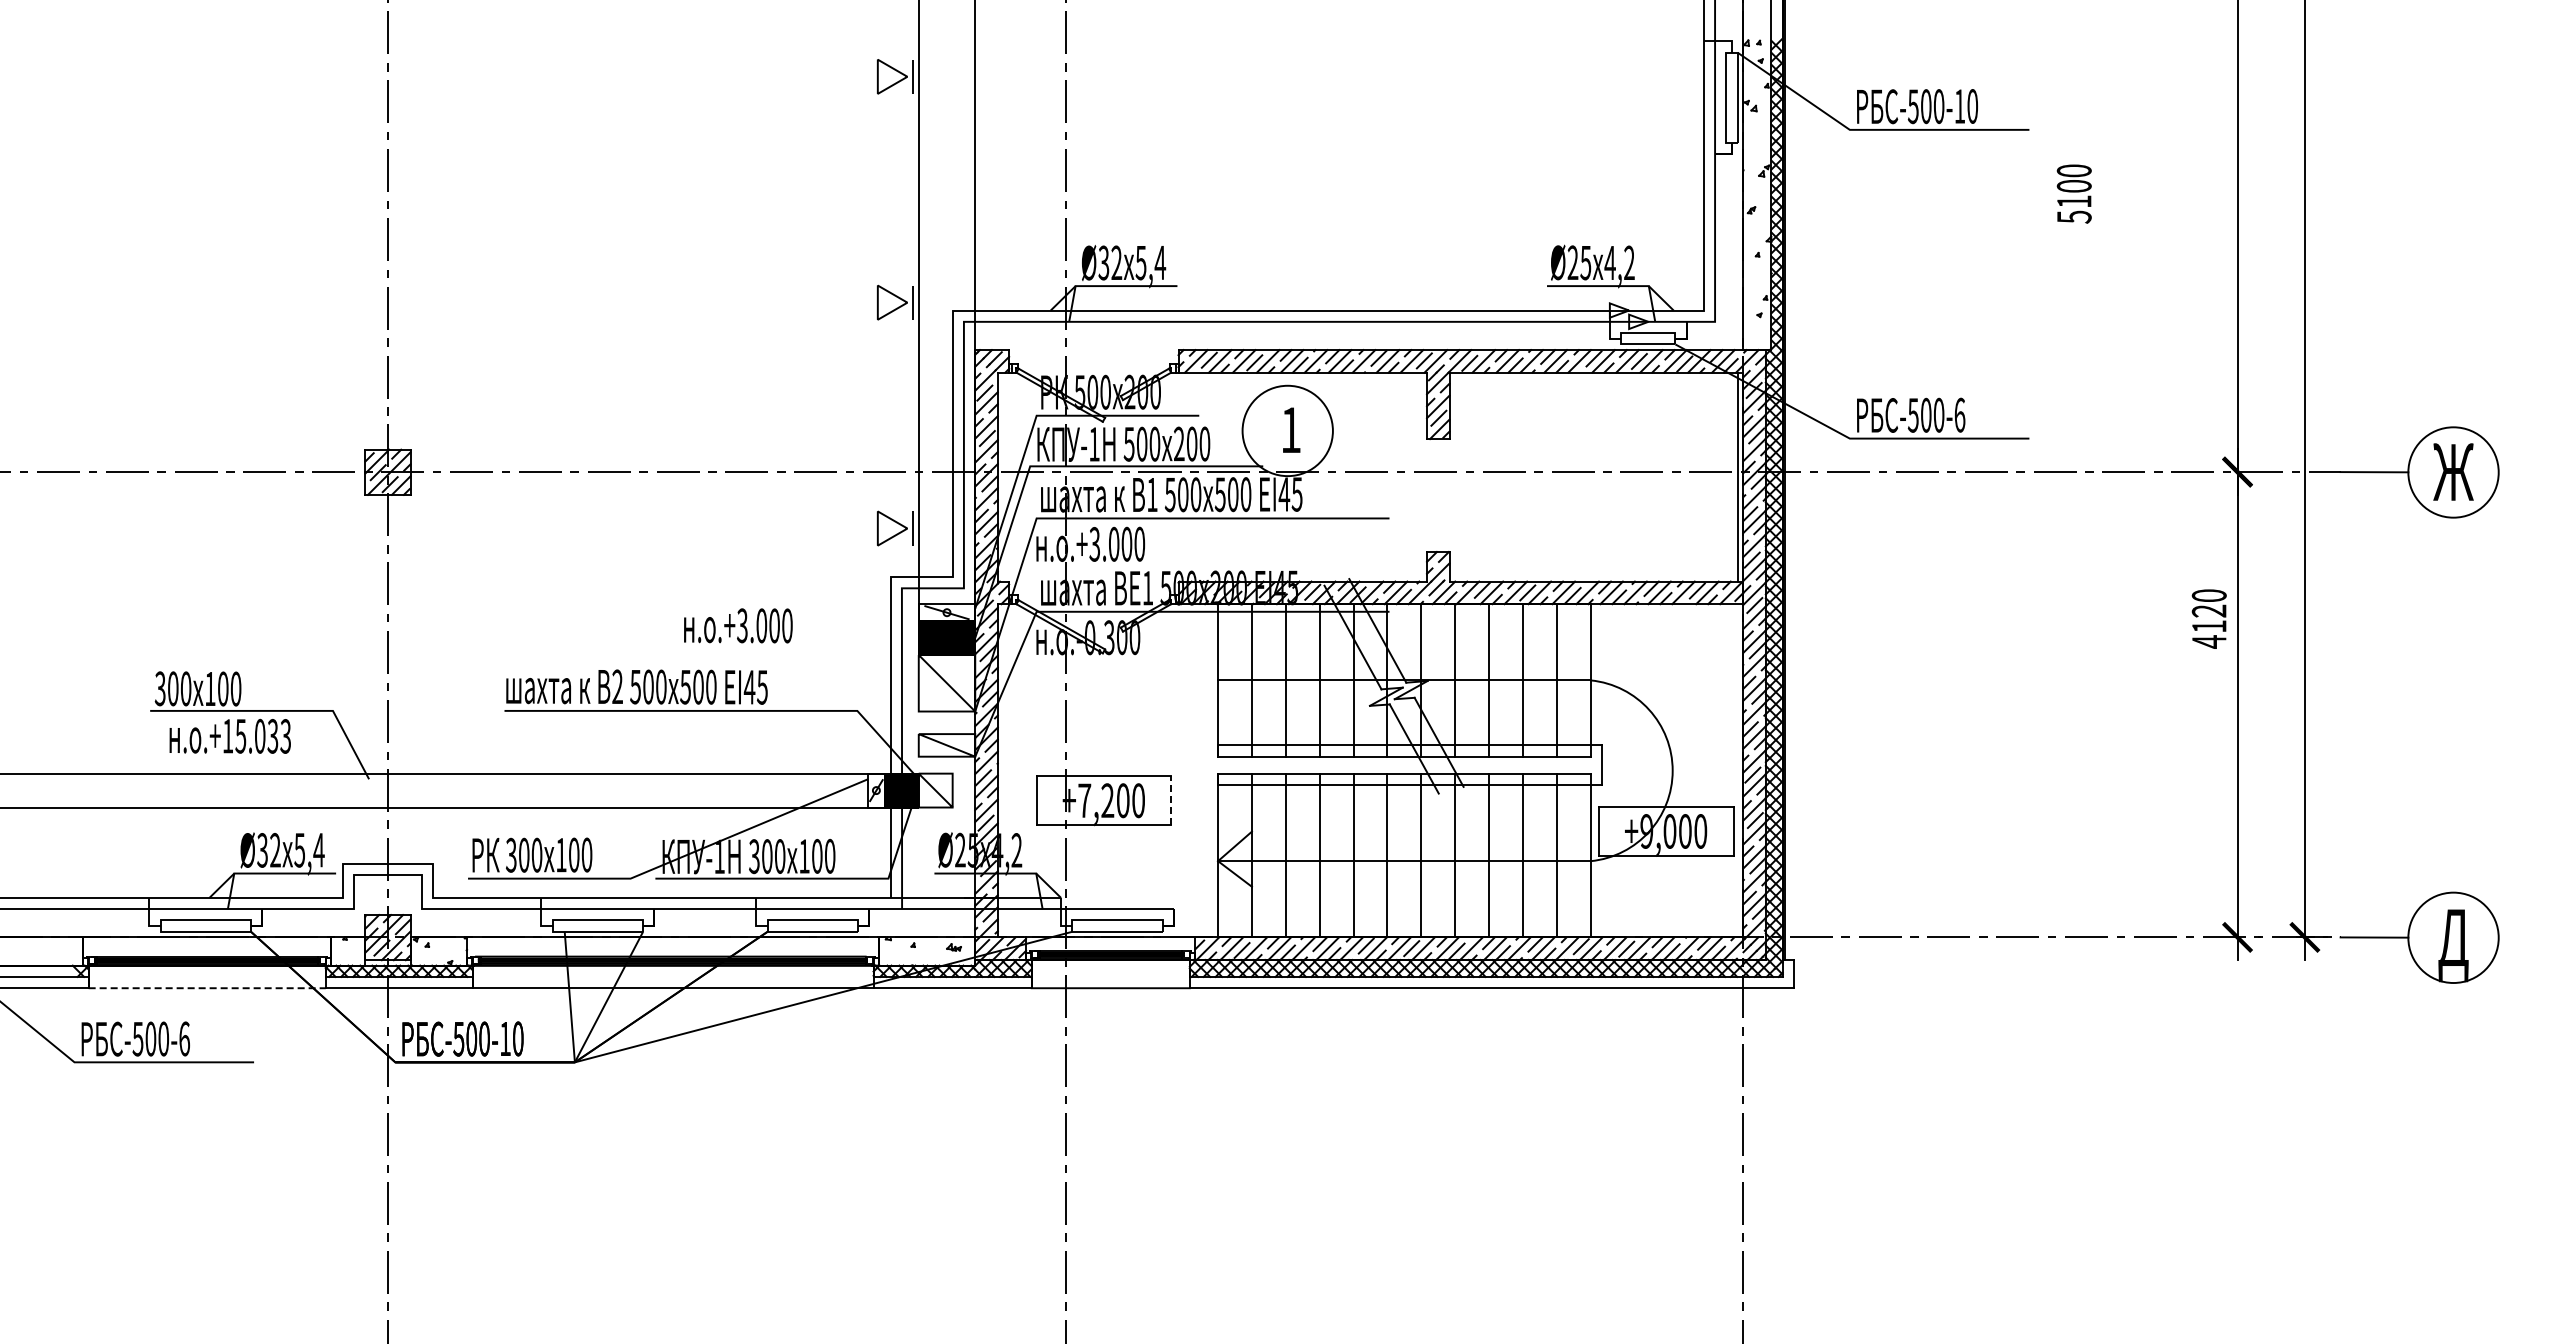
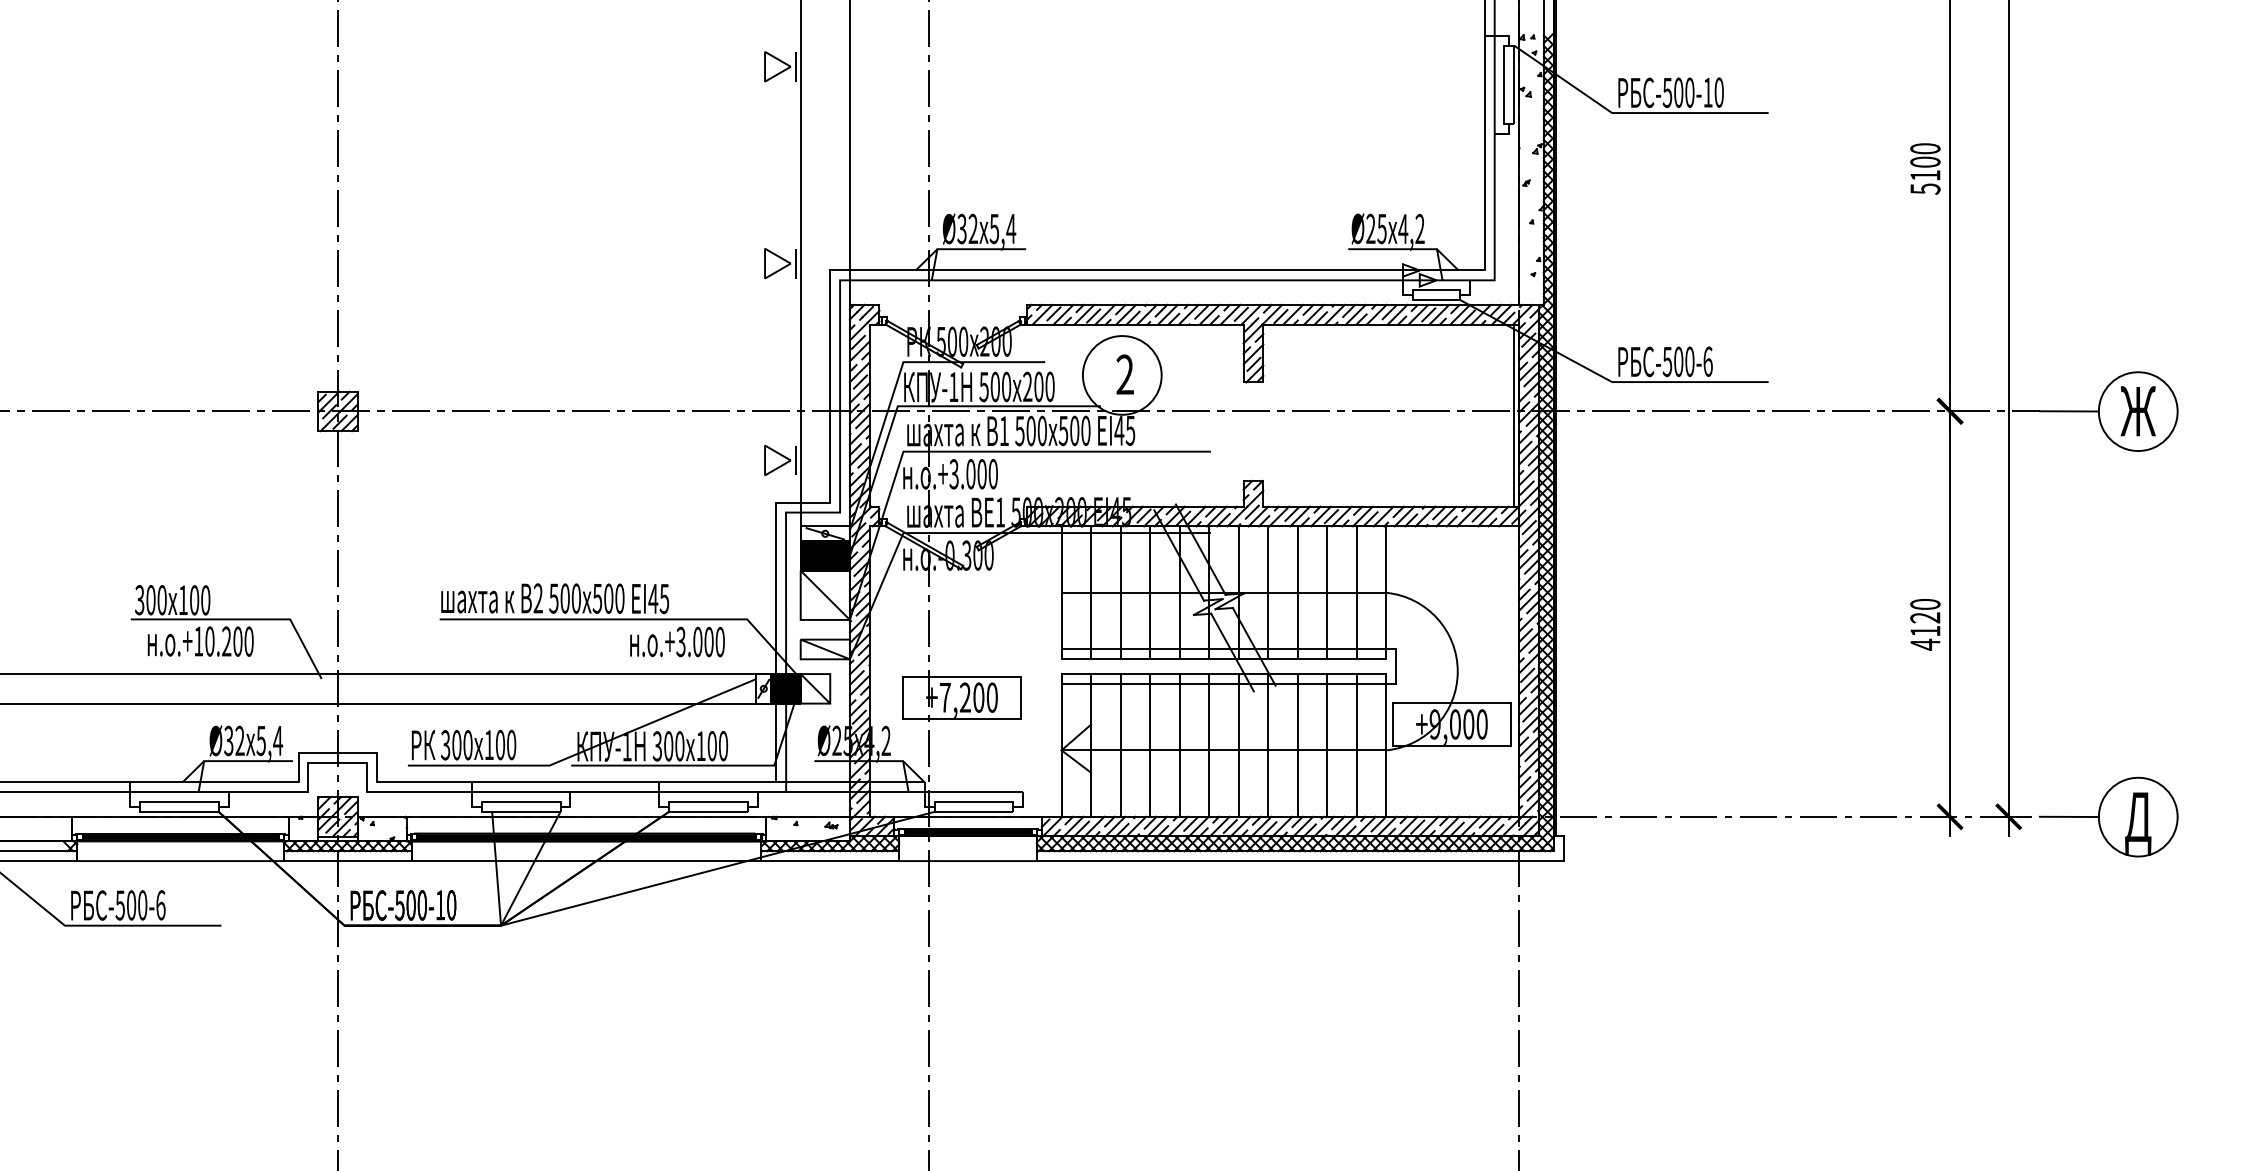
text: (2073, 193) -> (1924, 168), moved
text: (1290, 429) -> (1124, 374), 1 -> 2
text: (2208, 618) -> (1924, 624), moved
text: (738, 625) -> (677, 641), moved
text: (263, 735) -> (229, 640), .+15.033 -> .+10.200
line: (1171, 800) -> (1020, 697), dashed -> solid
line: (207, 988) -> (180, 861), dashed -> solid

